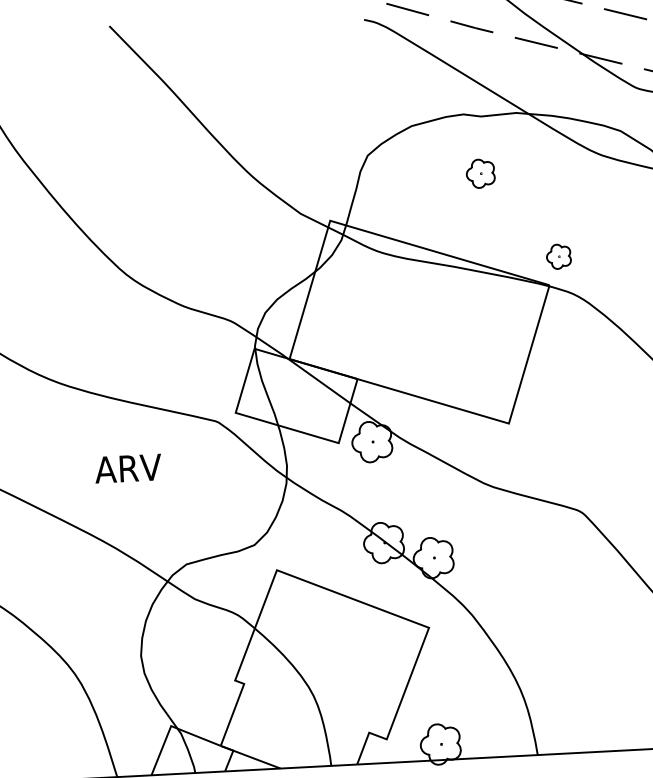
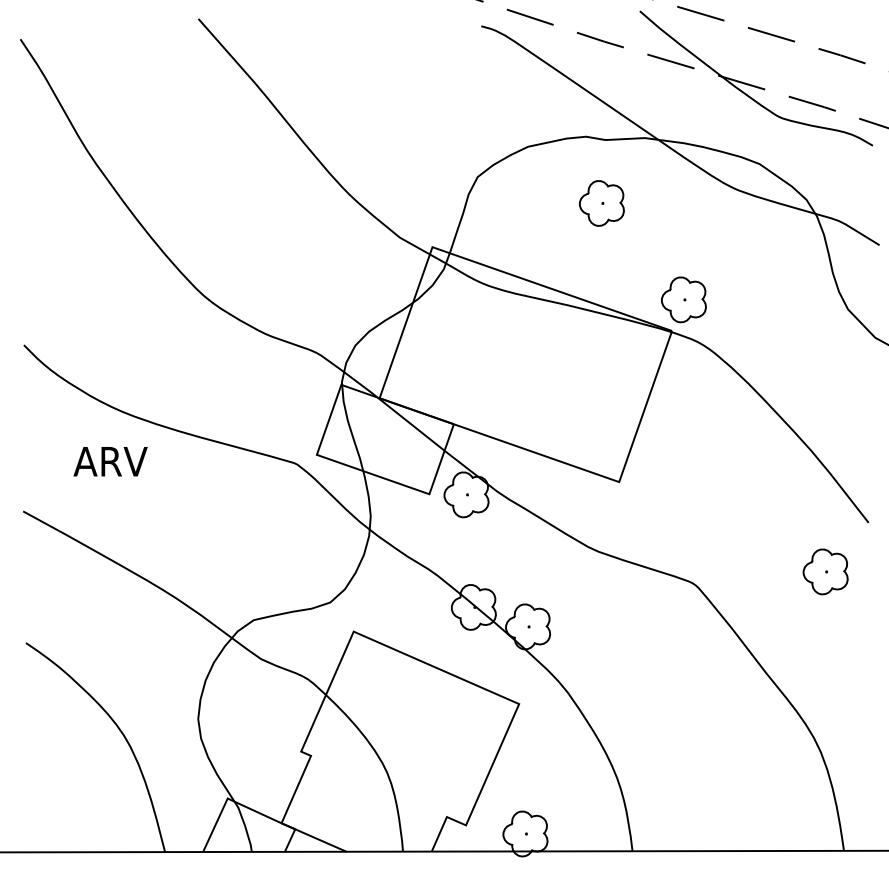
part: (480, 173) -> (601, 203), size x1.43
part: (558, 256) -> (683, 299), size x1.67
text: (128, 468) -> (110, 461), moved

